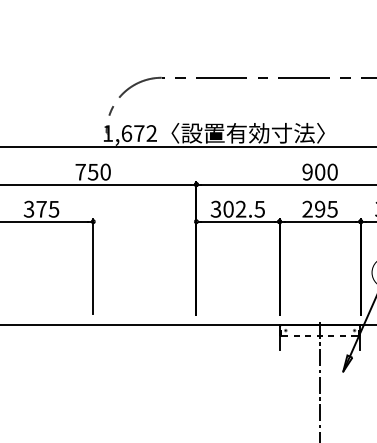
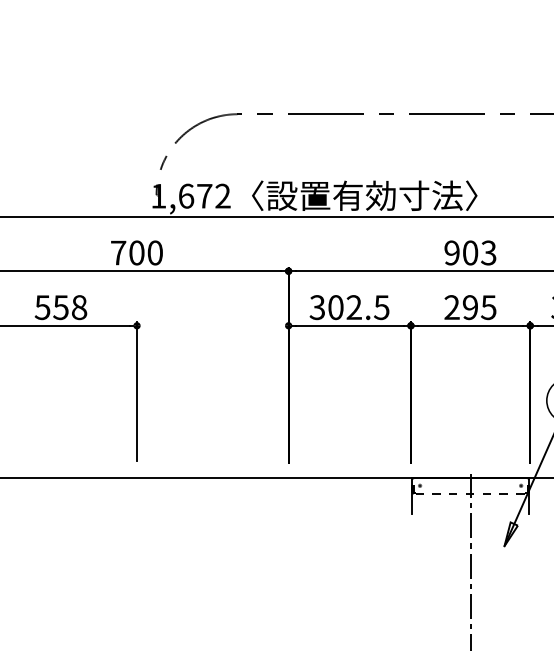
text: (92, 171) -> (135, 251), 750 -> 700
text: (332, 171) -> (488, 251), 900 -> 903
text: (41, 208) -> (60, 306), 375 -> 558

